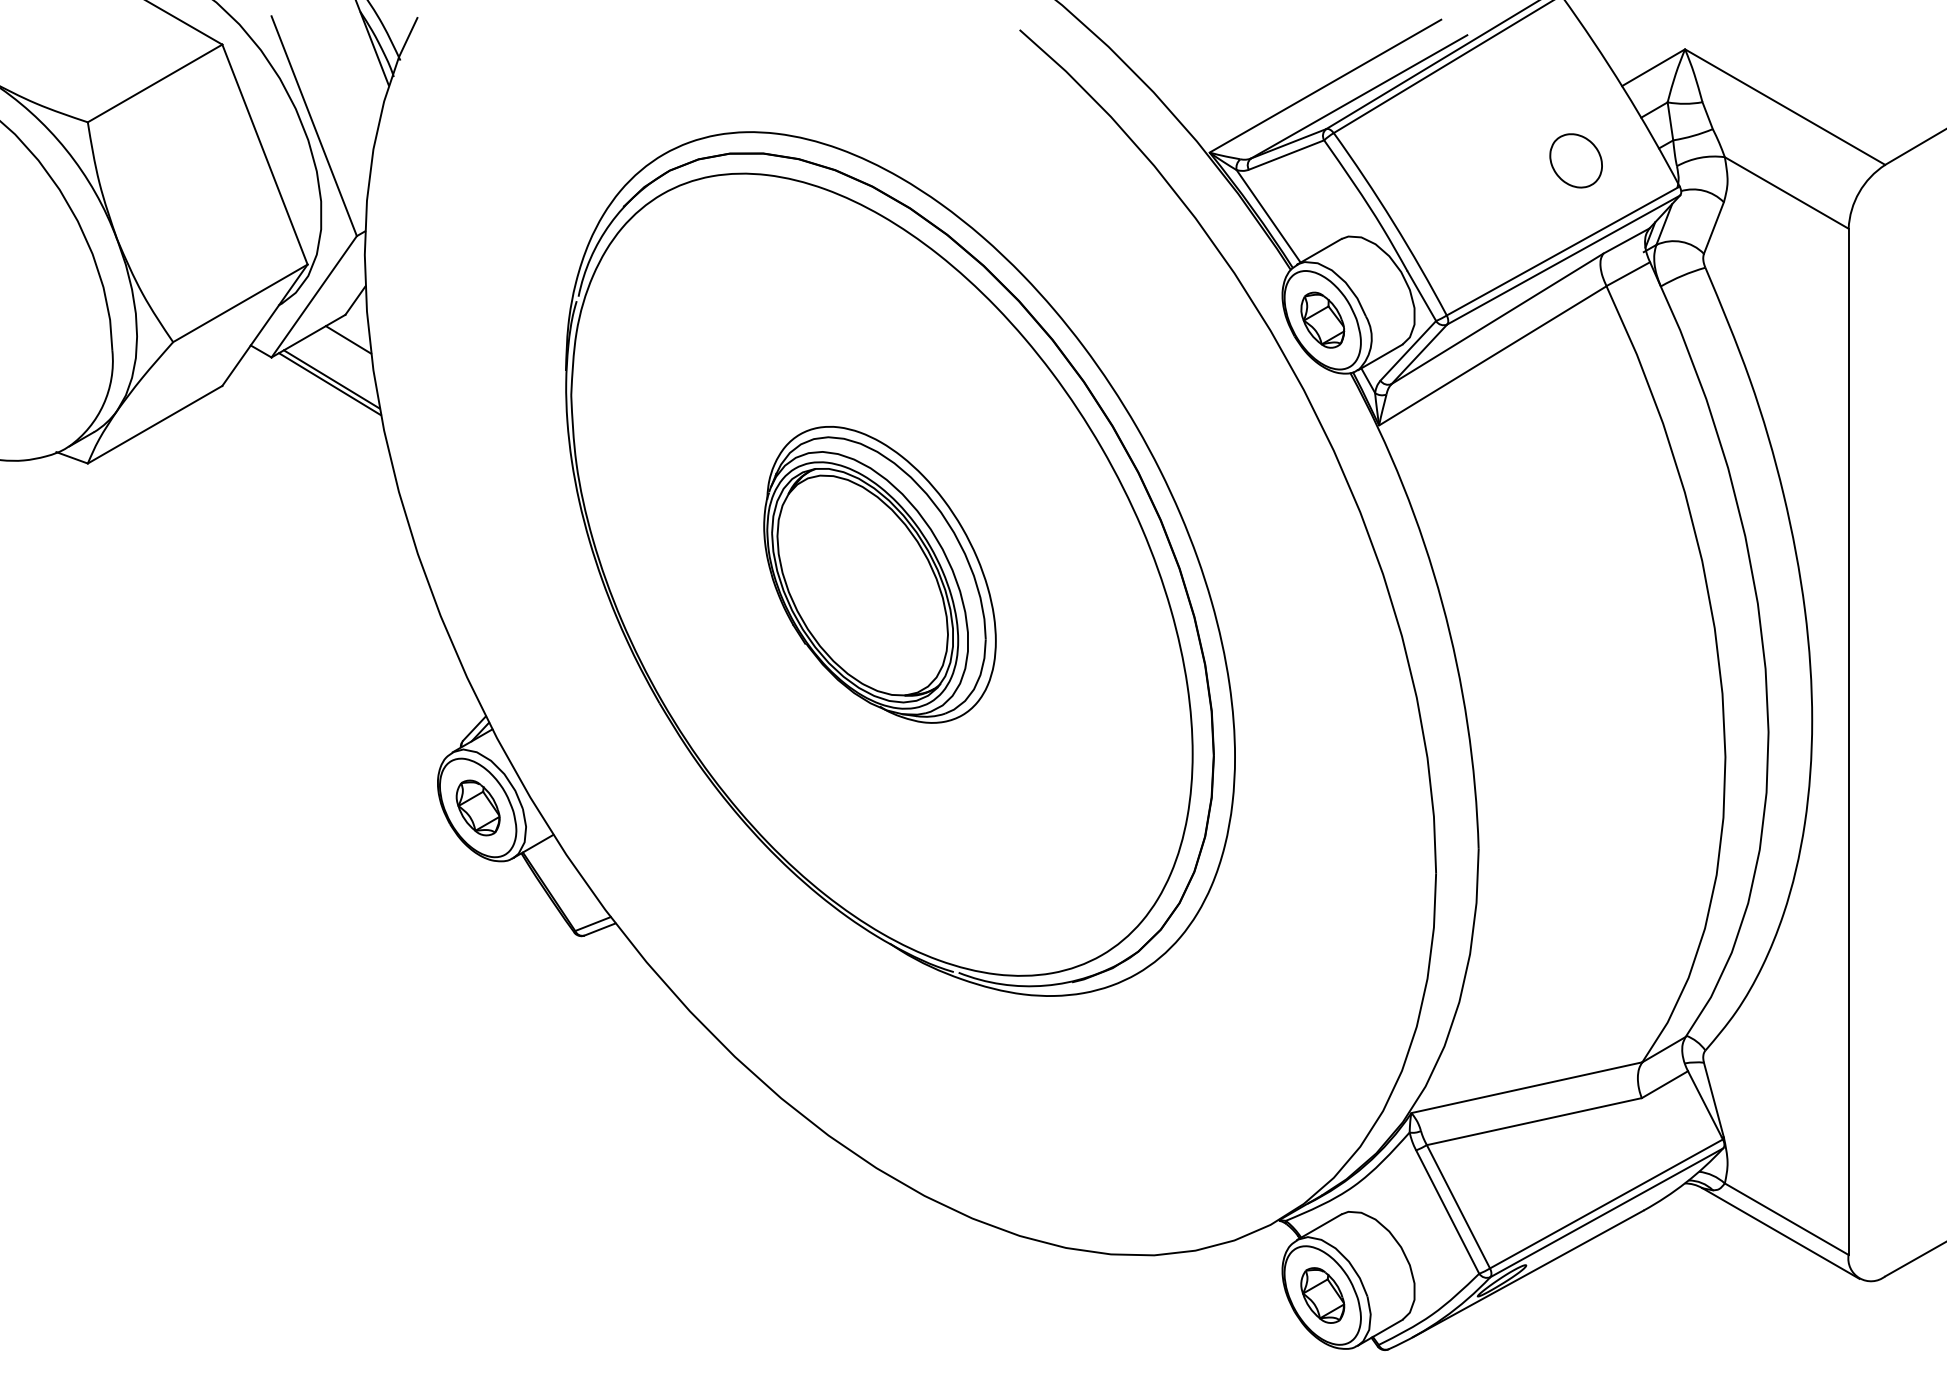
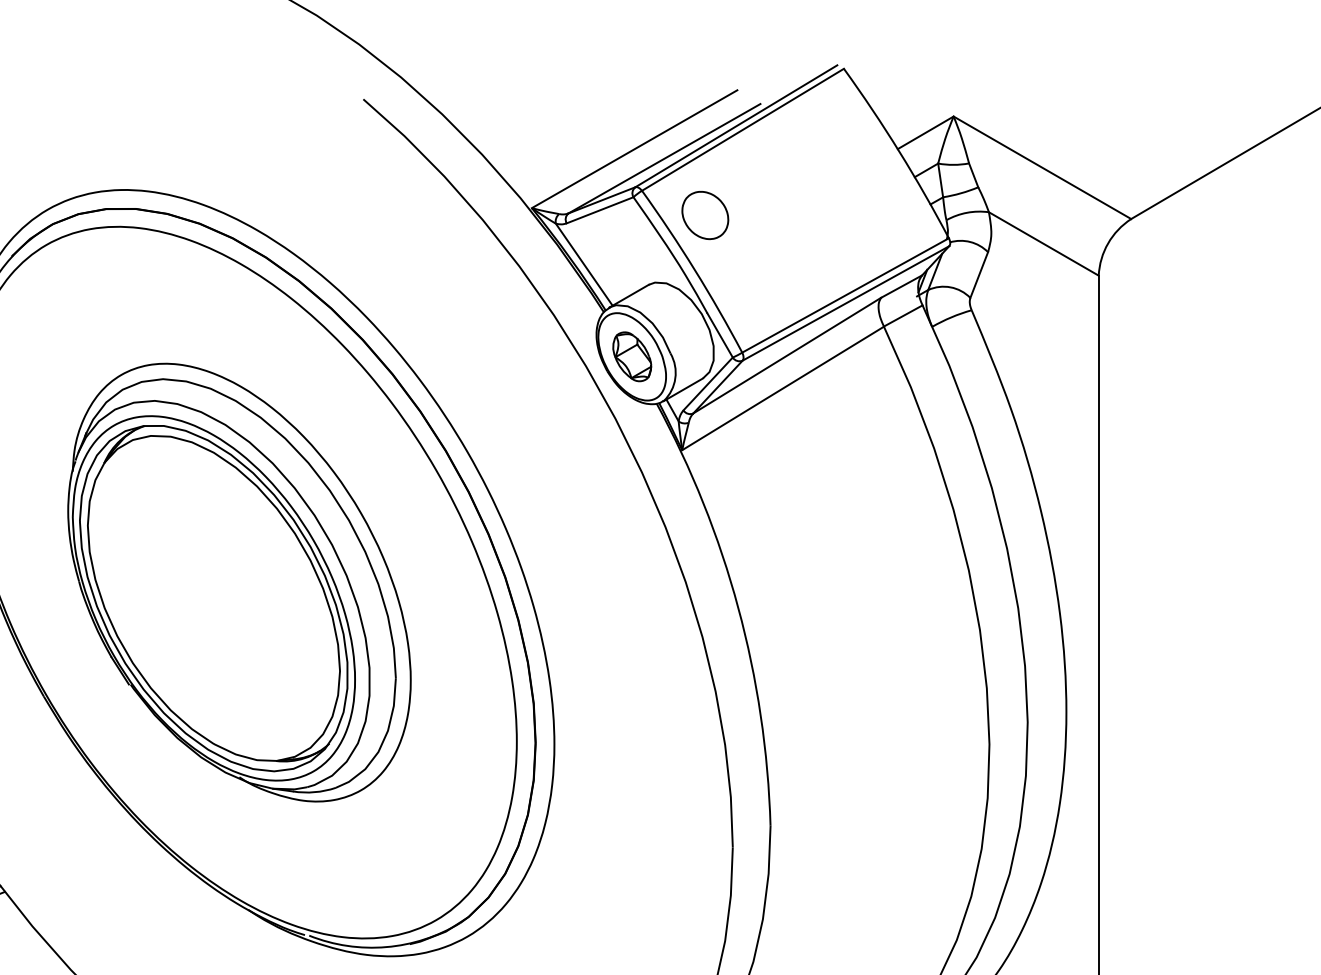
part: (1575, 160) -> (704, 215), moved
part: (879, 574) -> (239, 582), size x1.67

